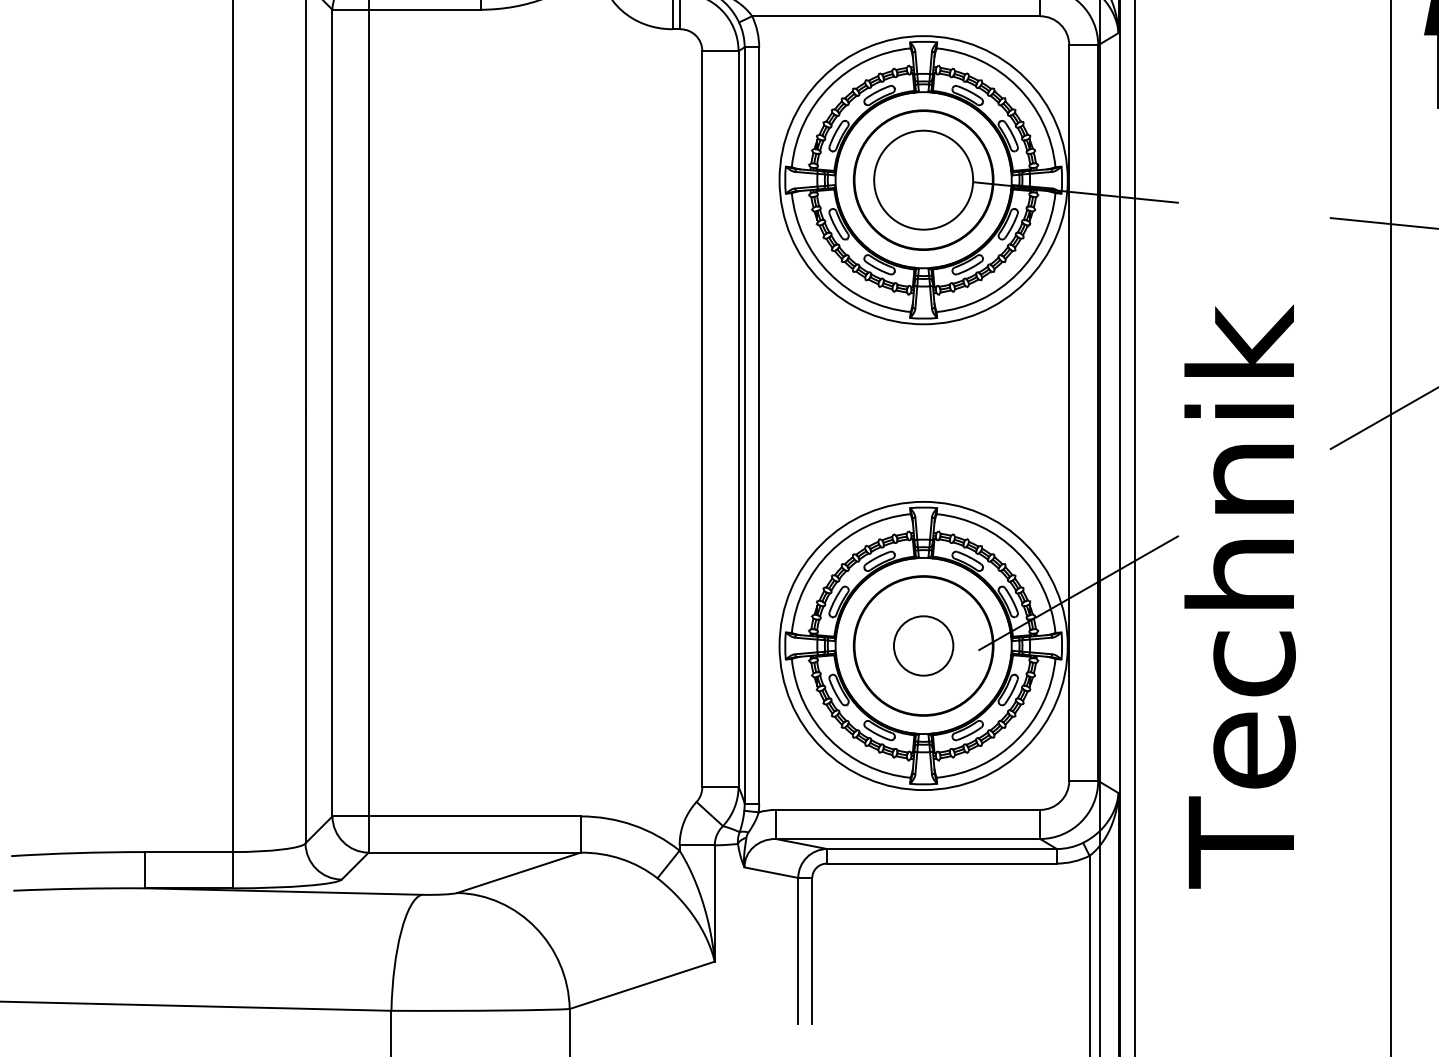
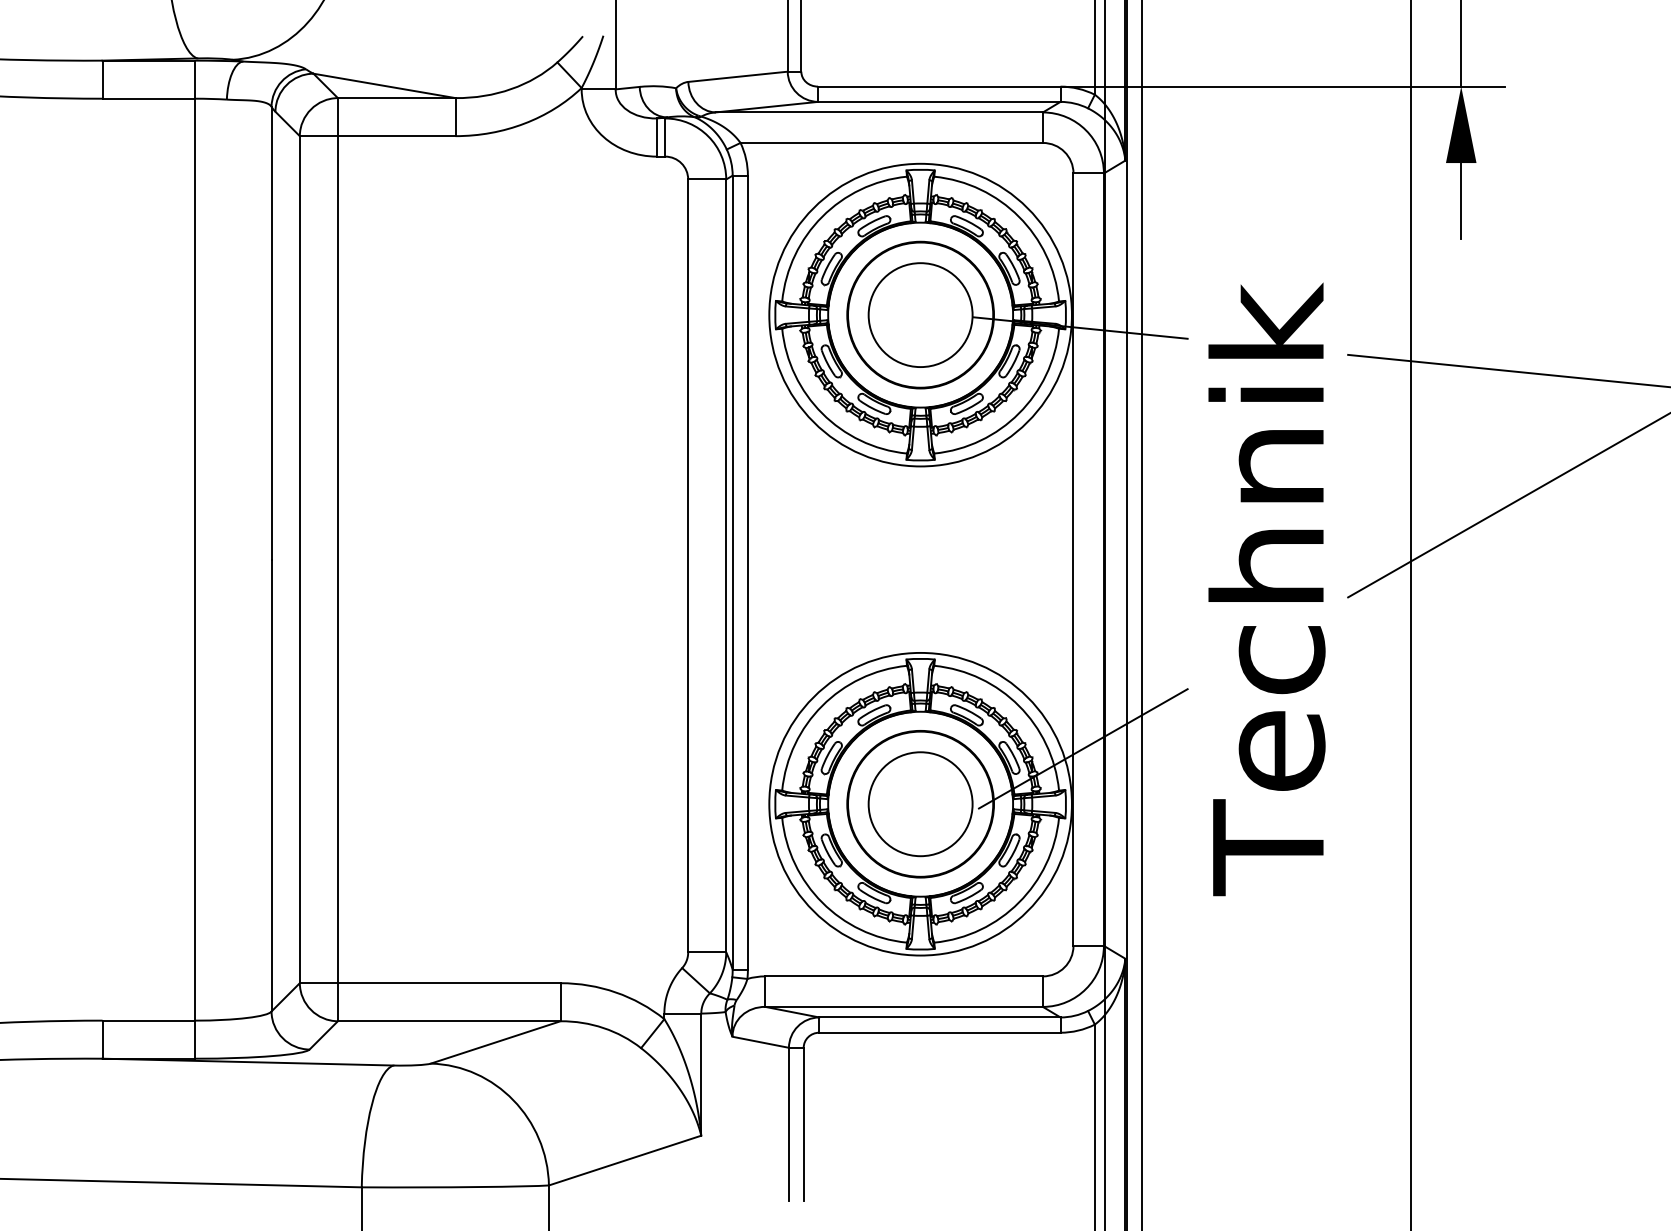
text: (1239, 596) -> (1266, 589), moved
circle: (923, 646) -> (920, 804), size x1.67

